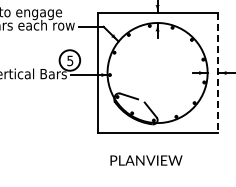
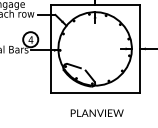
text: (70, 60) -> (31, 39), 5 -> 4
line: (217, 73) -> (139, 49), dashed -> solid
text: (146, 160) -> (97, 113), moved

